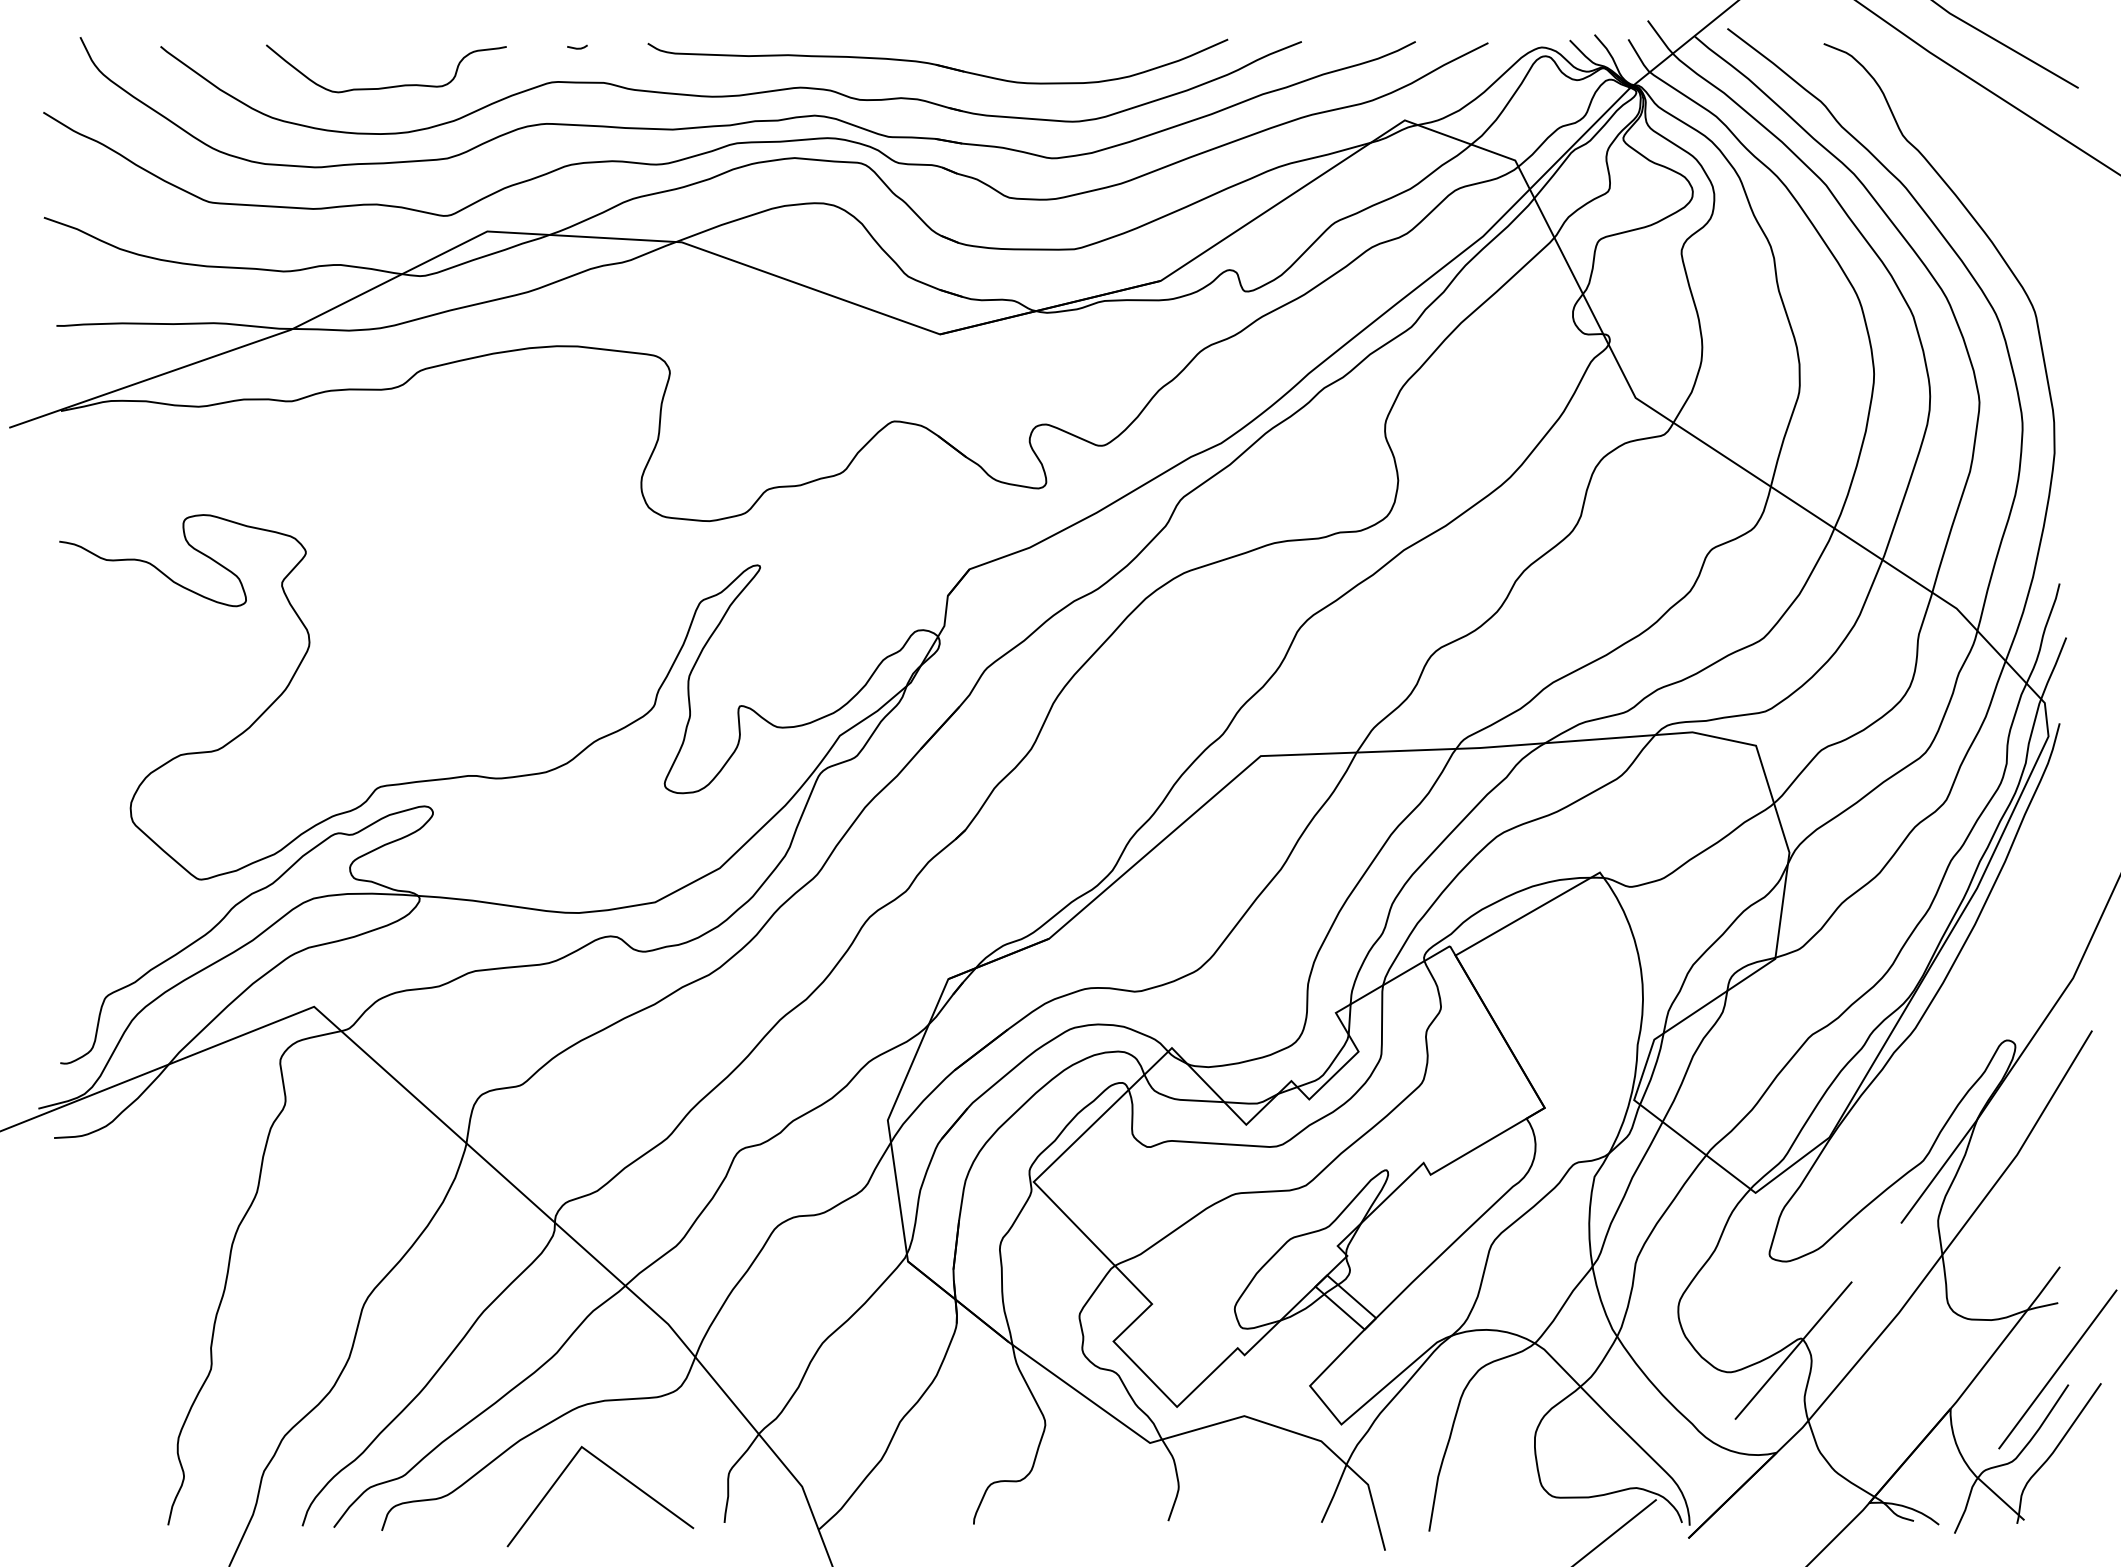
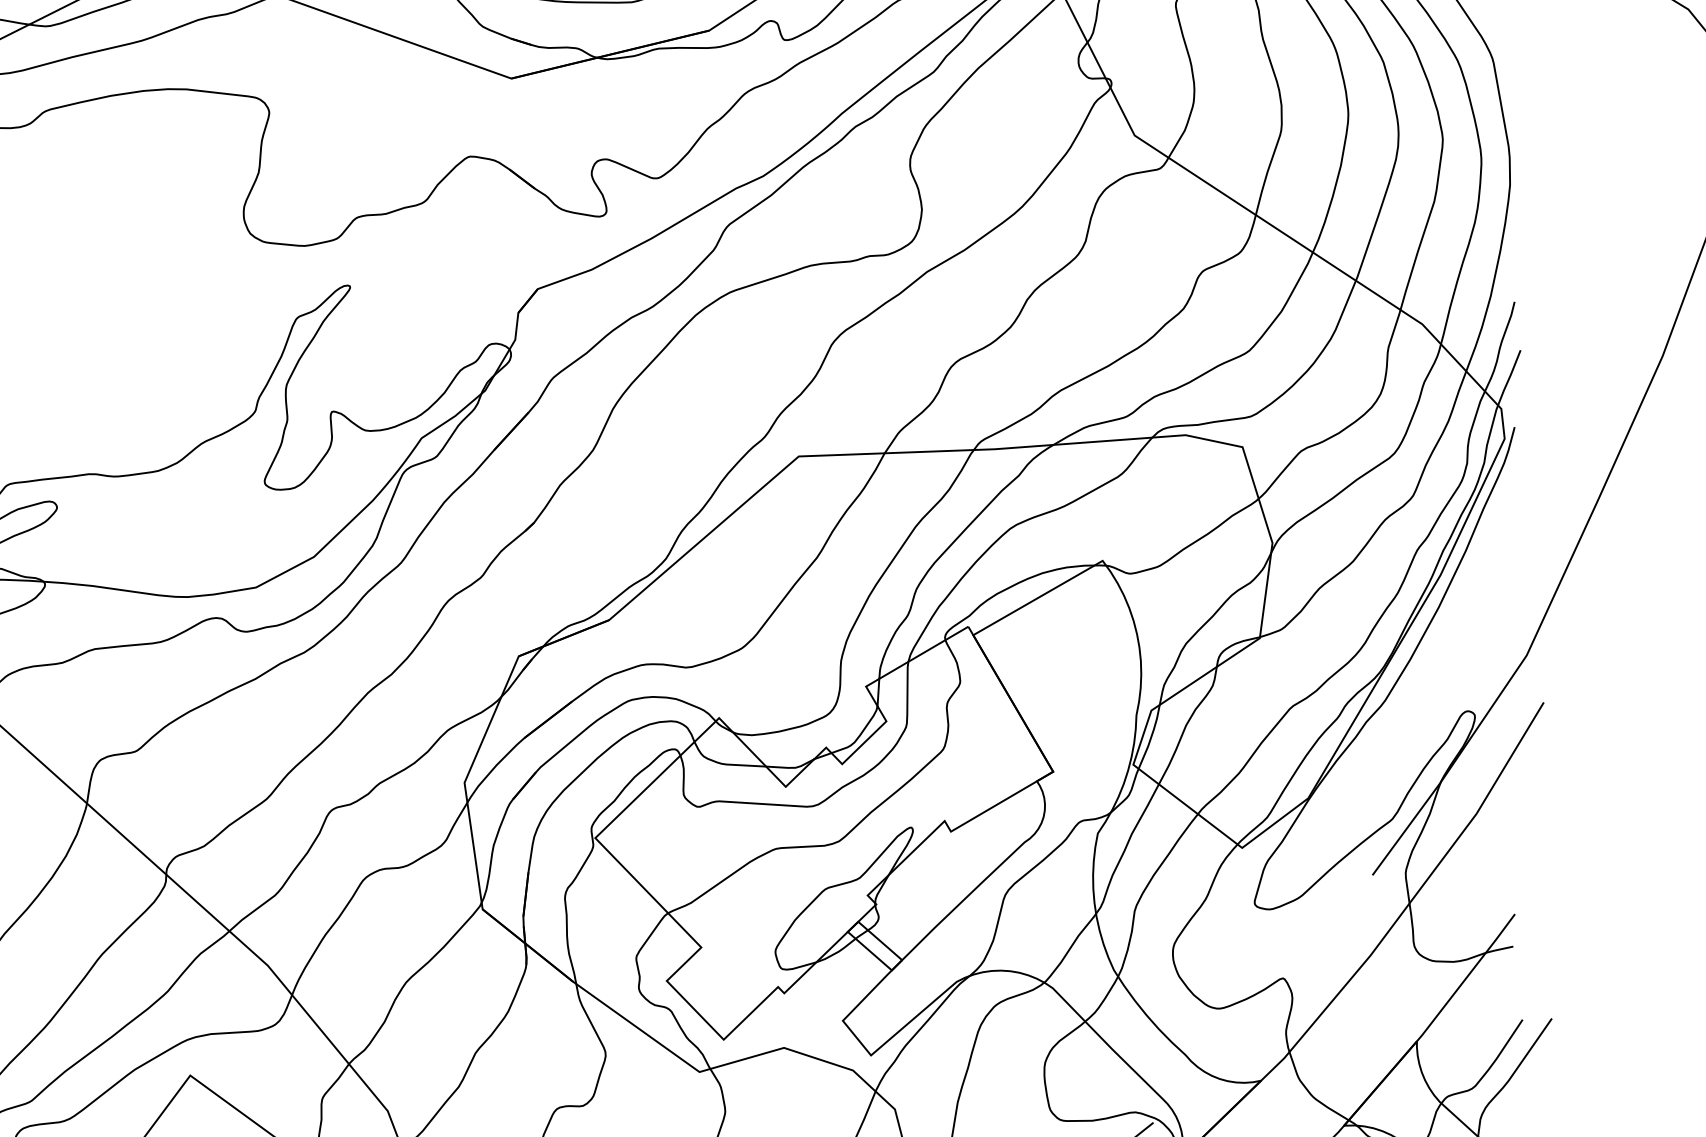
line: (1793, 1350) -> (1276, 989), removed
line: (2057, 1369) -> (1512, 1006), removed

